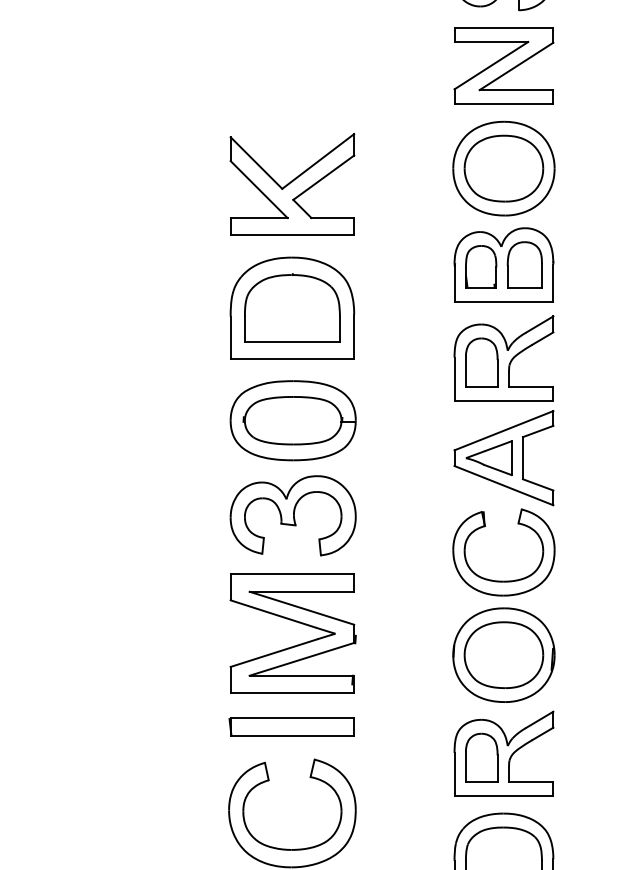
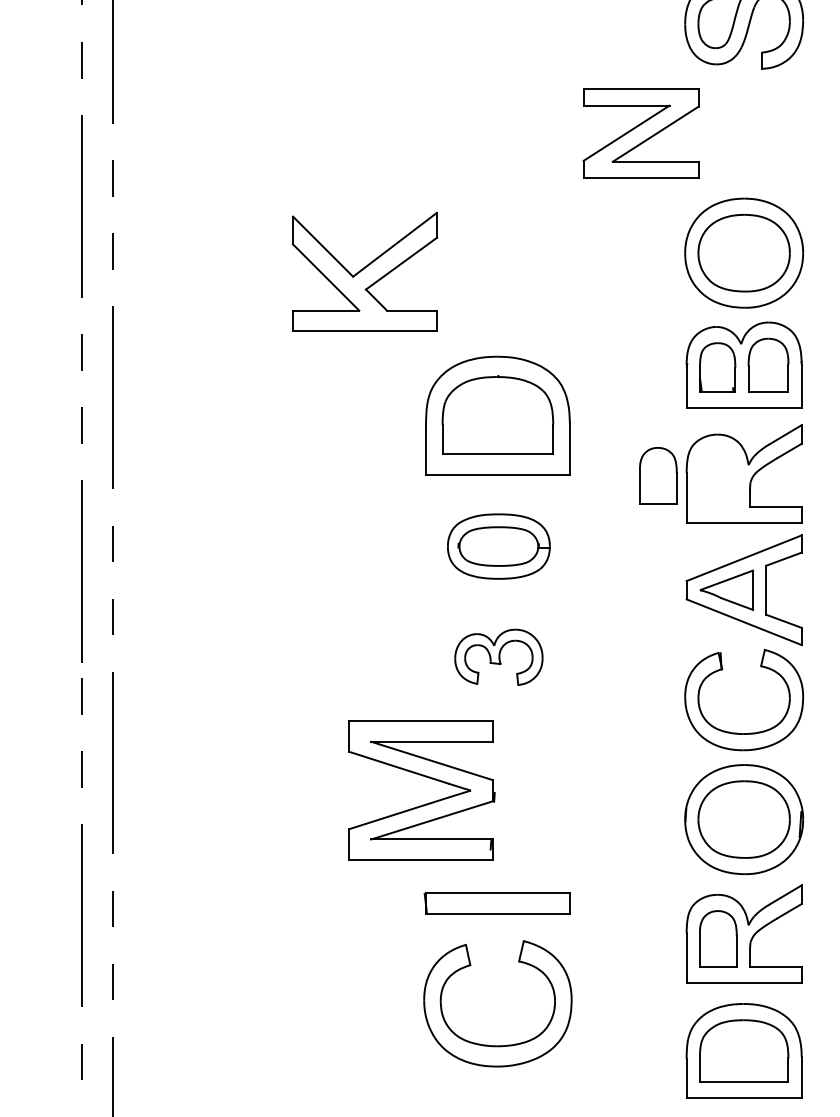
part: (503, 65) -> (640, 133), moved
part: (292, 184) -> (364, 271), moved
part: (481, 362) -> (658, 475), moved
part: (292, 420) -> (498, 546), size x0.7
part: (292, 515) -> (498, 657), size x0.6
part: (296, 622) -> (425, 777), moved

